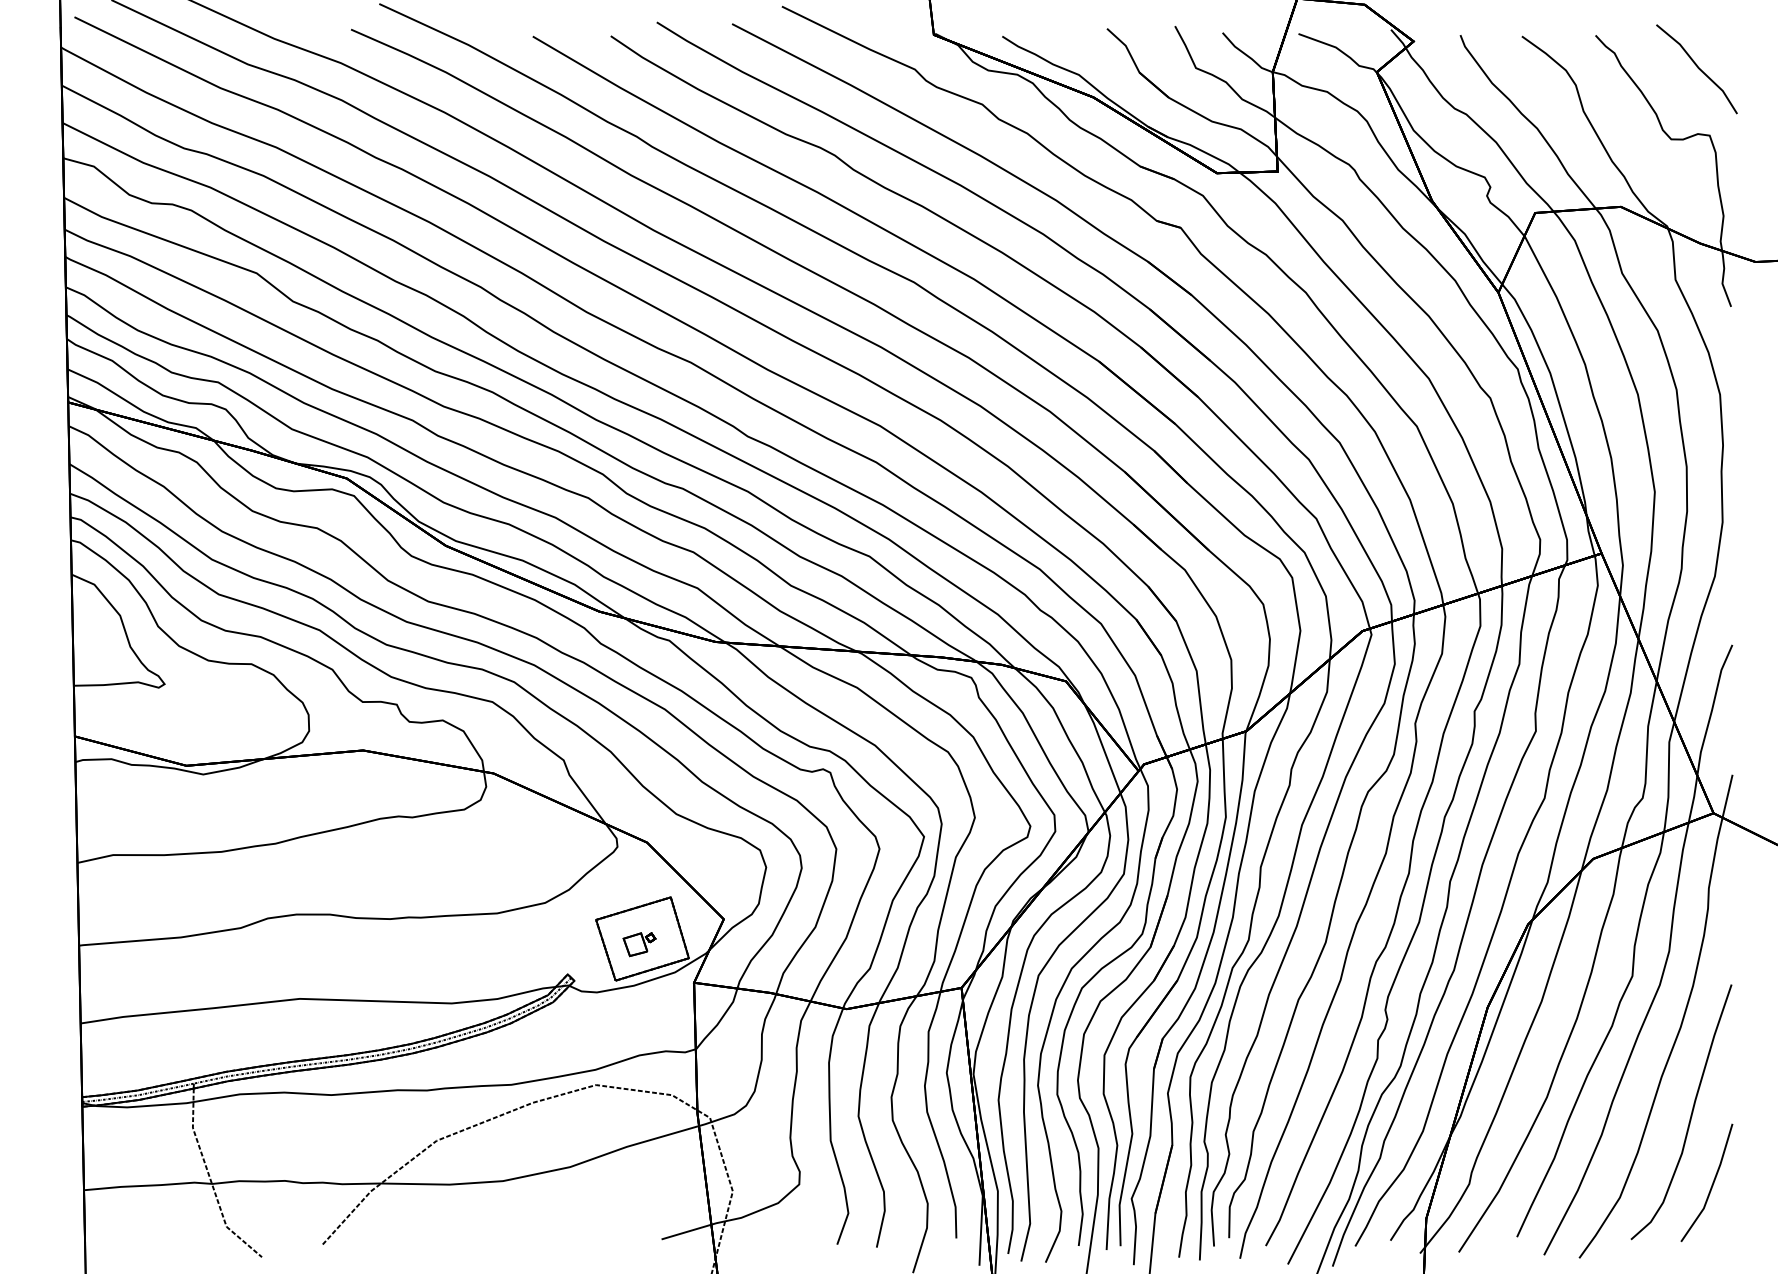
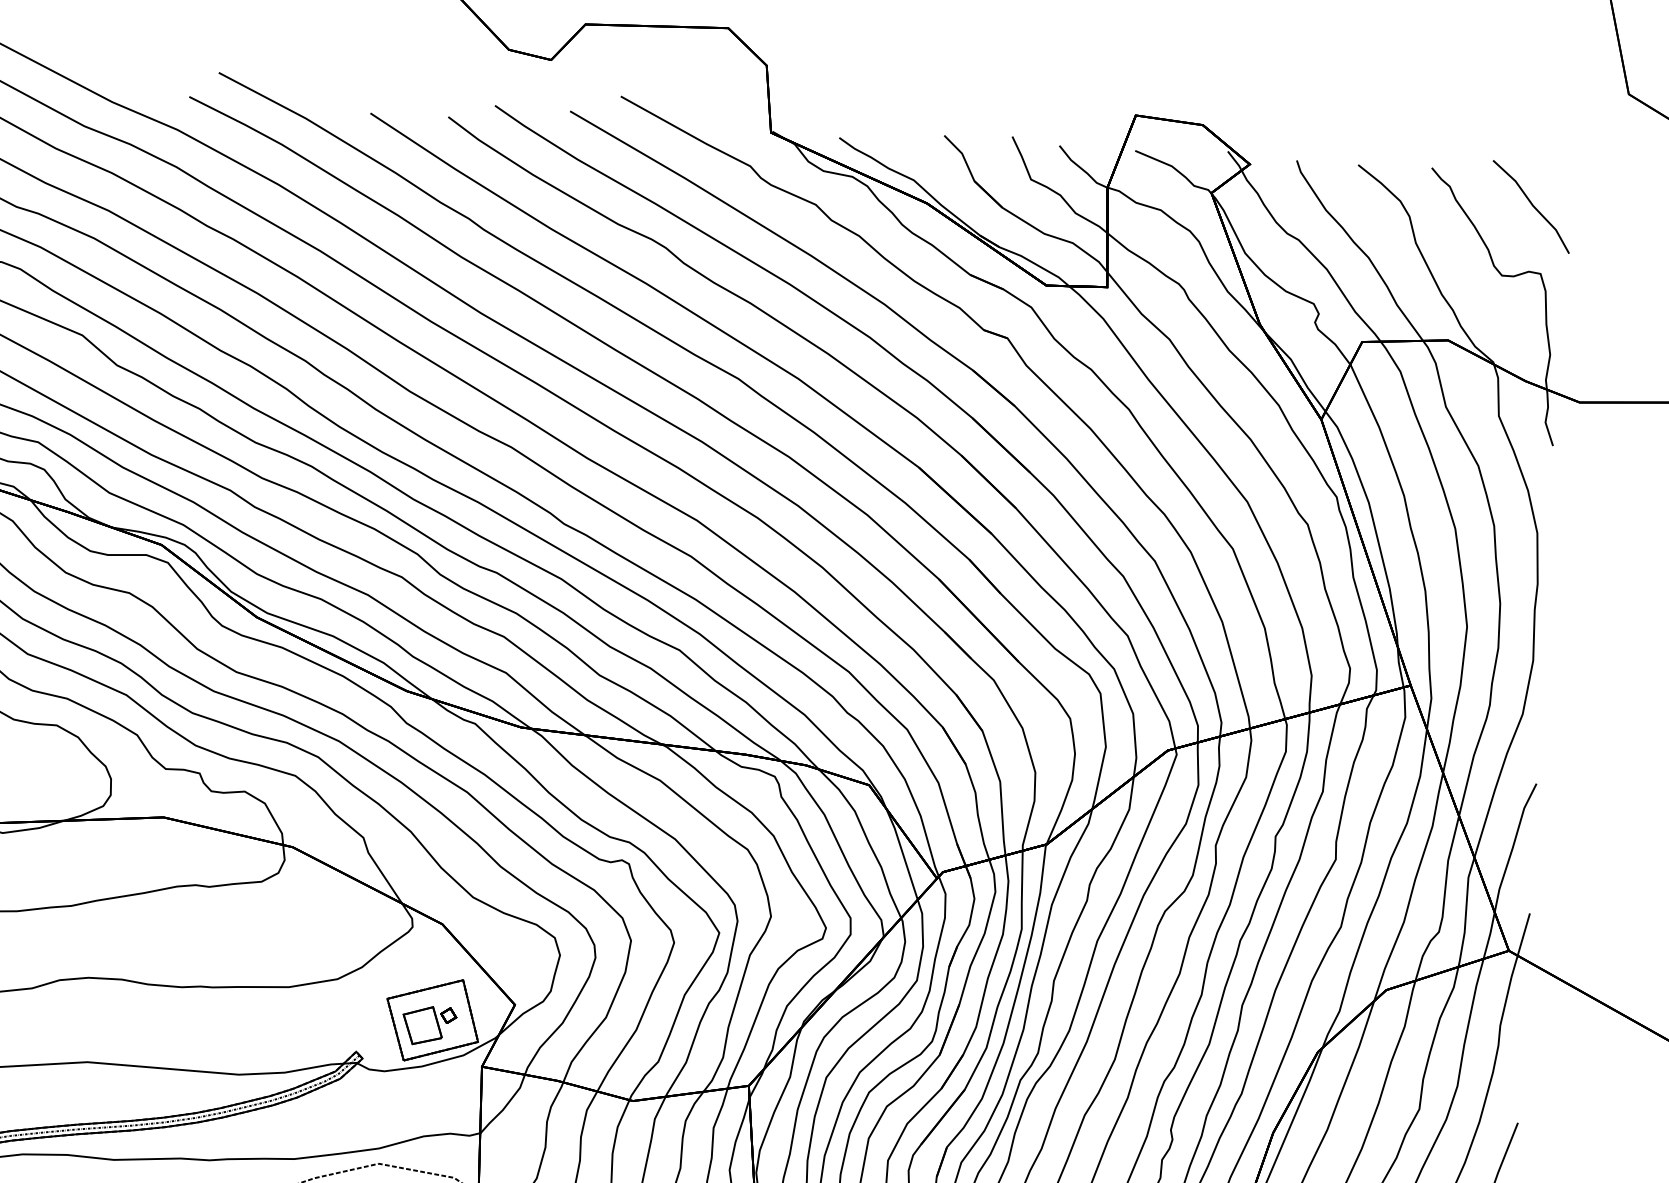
part: (639, 944) -> (429, 1025), size x1.67

